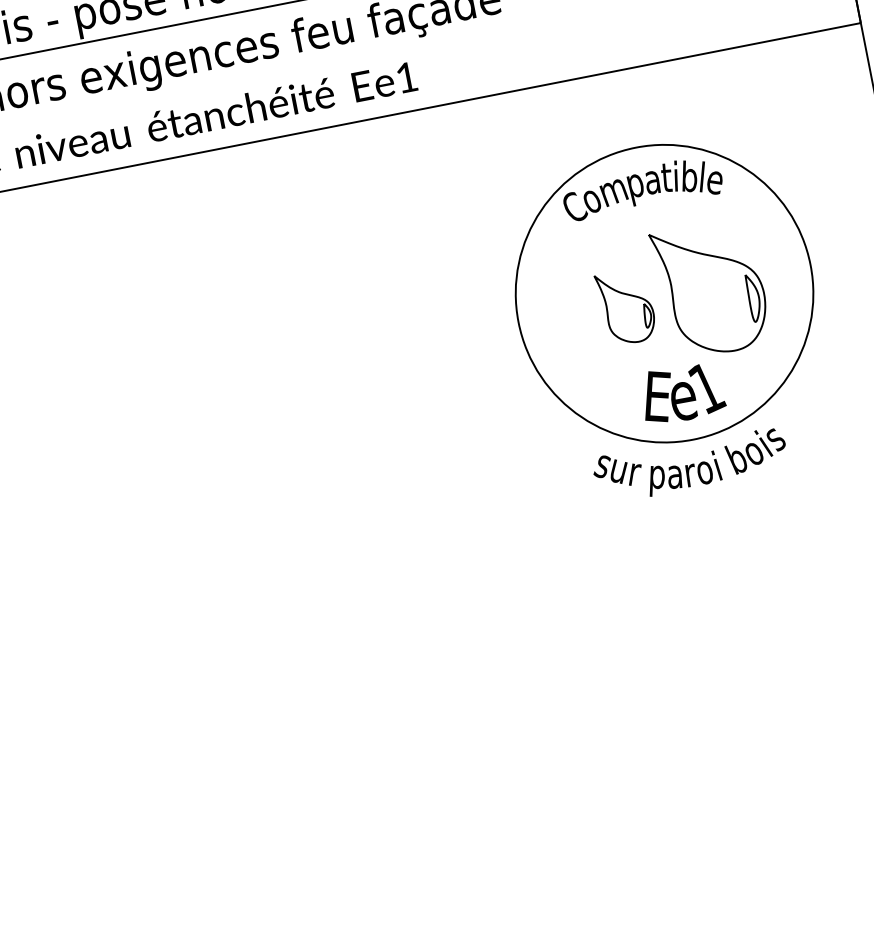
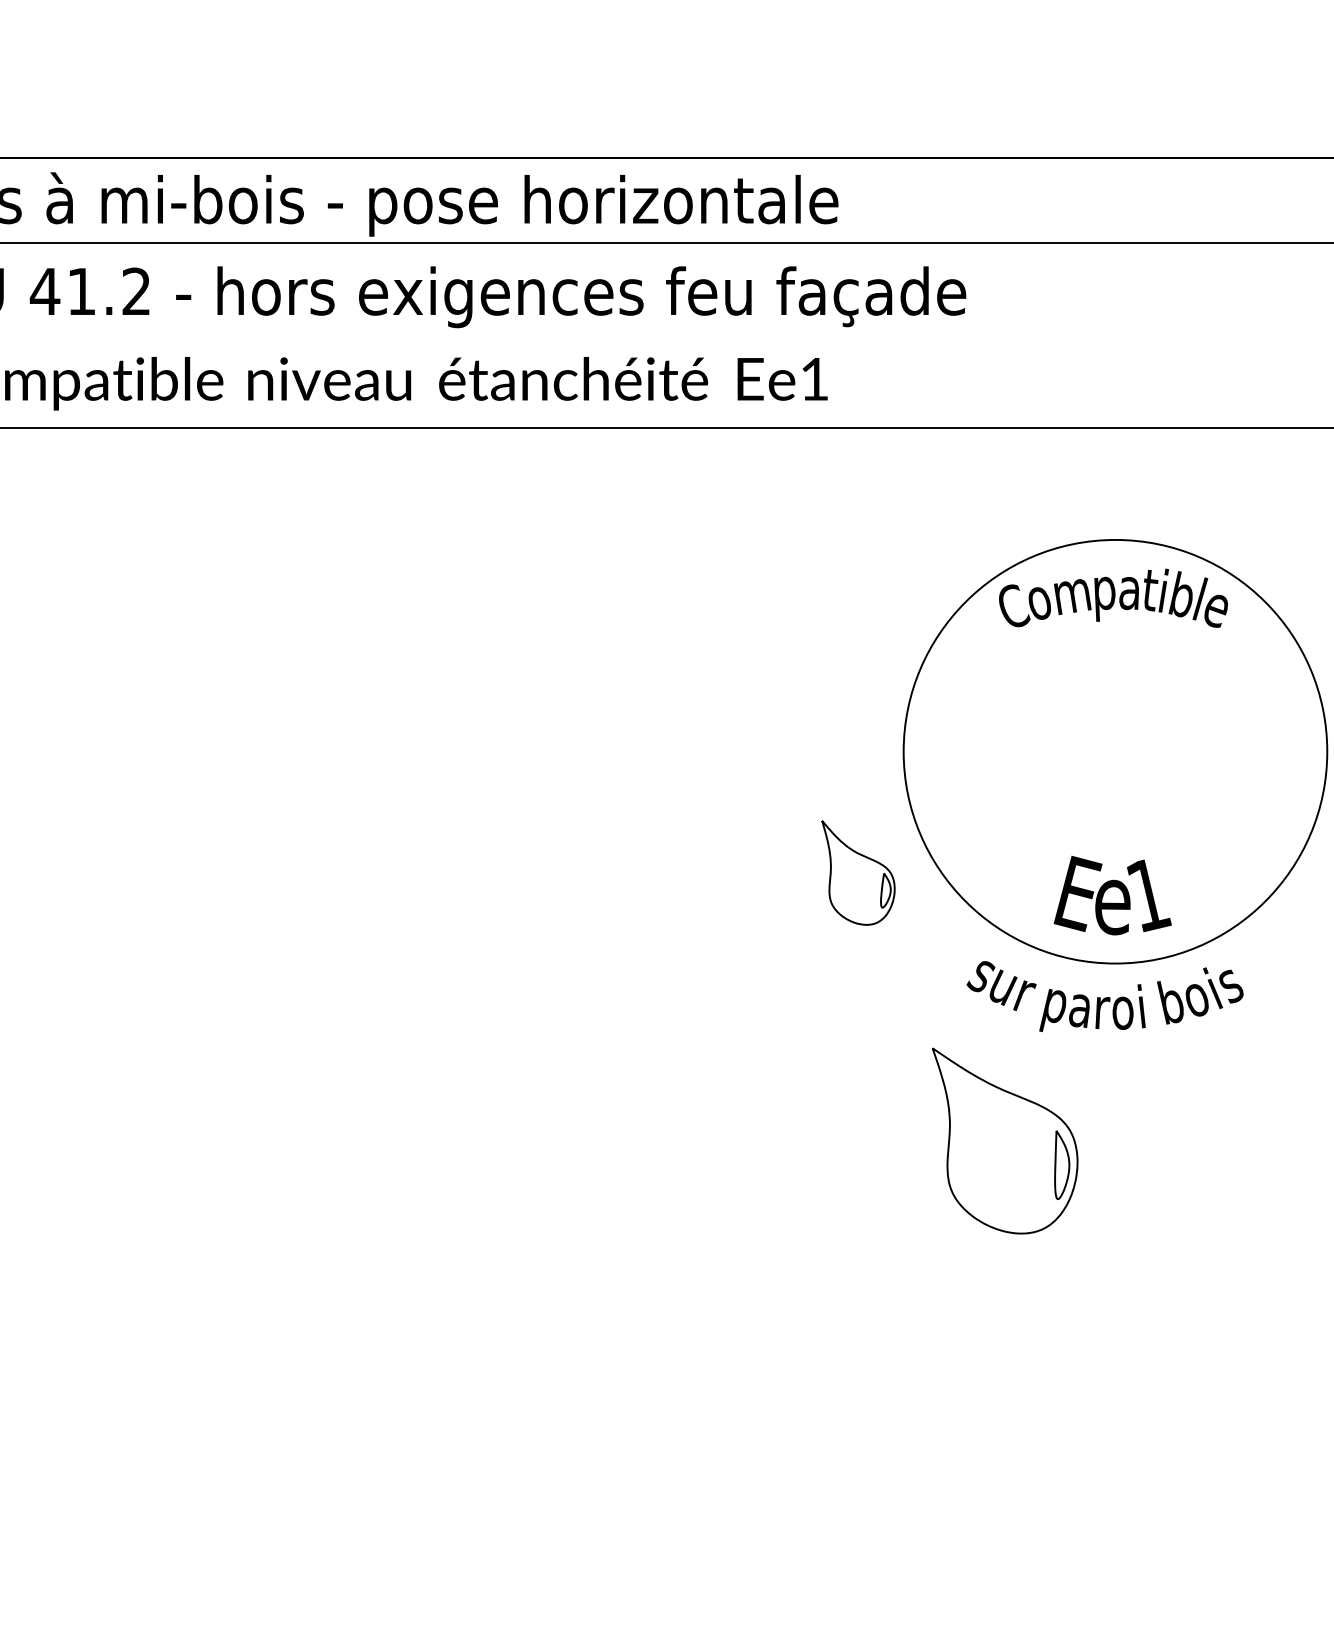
part: (711, 288) -> (1005, 1140), moved
part: (626, 306) -> (858, 872), moved

